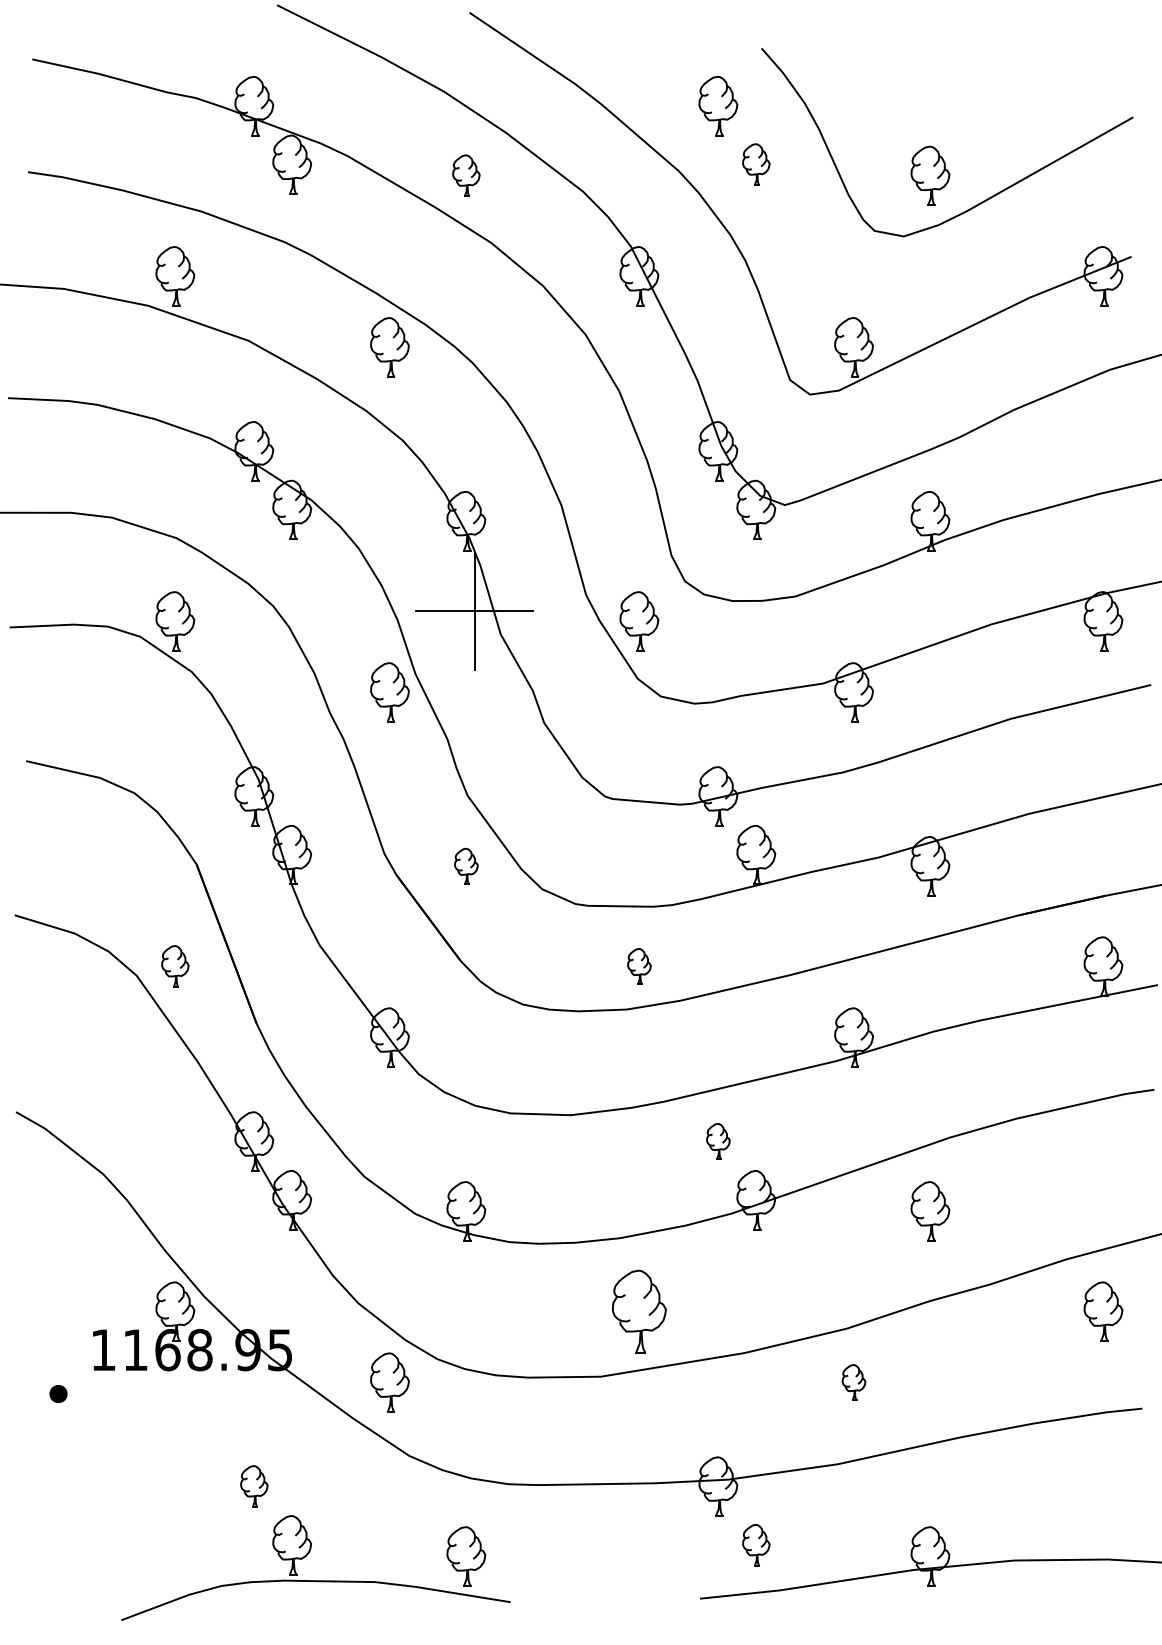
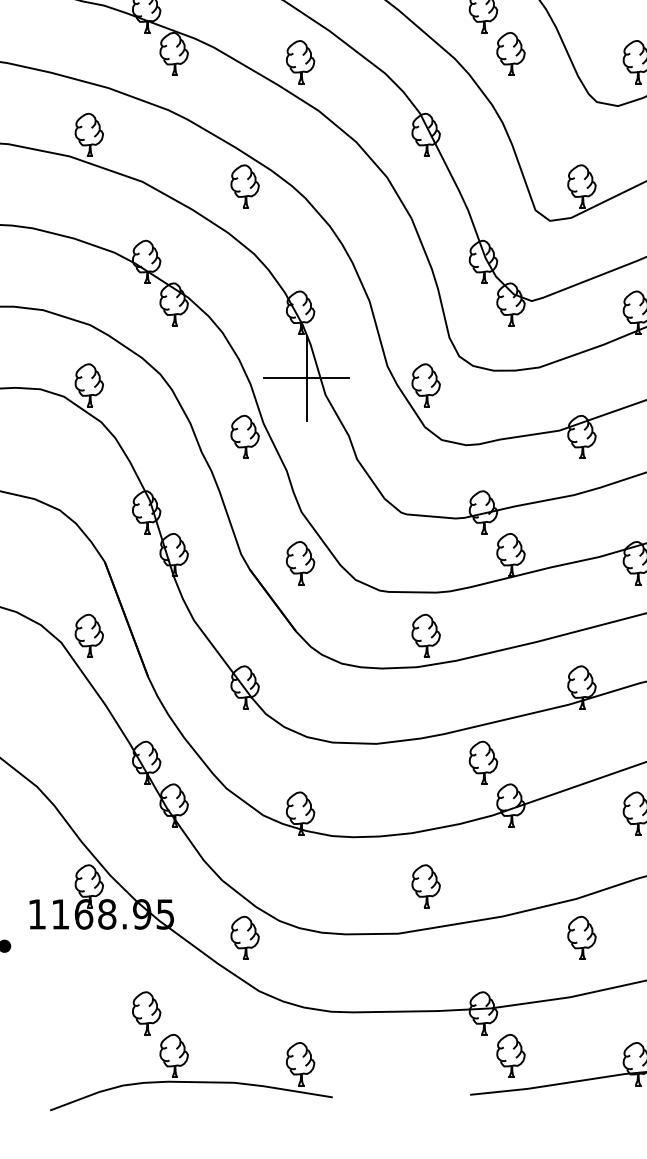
part: (756, 164) -> (511, 53), size x1.43
part: (466, 175) -> (300, 61), size x1.43
part: (466, 866) -> (300, 563), size x1.67
part: (175, 966) -> (89, 635), size x1.43
part: (639, 966) -> (426, 635), size x1.67
part: (718, 1141) -> (483, 762), size x1.67
part: (639, 1311) -> (426, 886), size x0.71
part: (853, 1382) -> (581, 937), size x1.67
part: (254, 1486) -> (146, 1013), size x1.43
part: (756, 1545) -> (511, 1056), size x1.43

